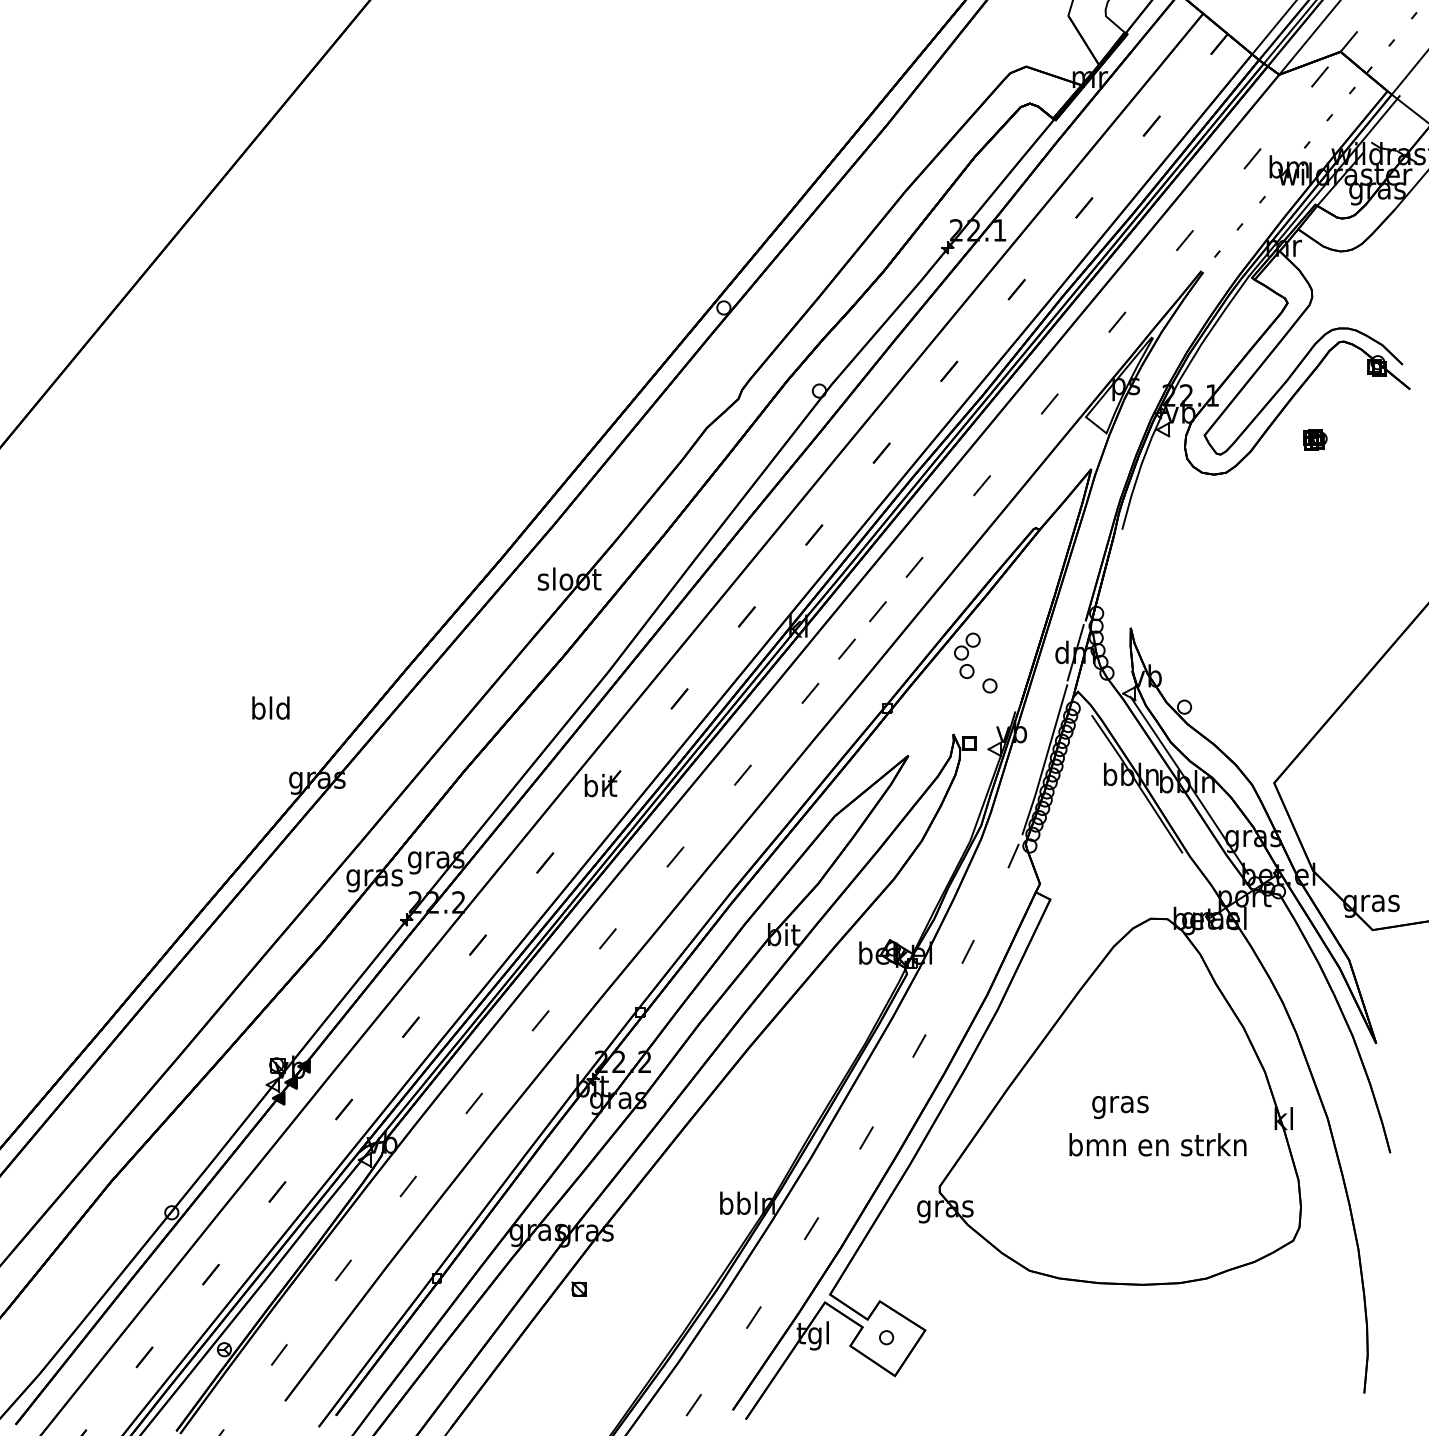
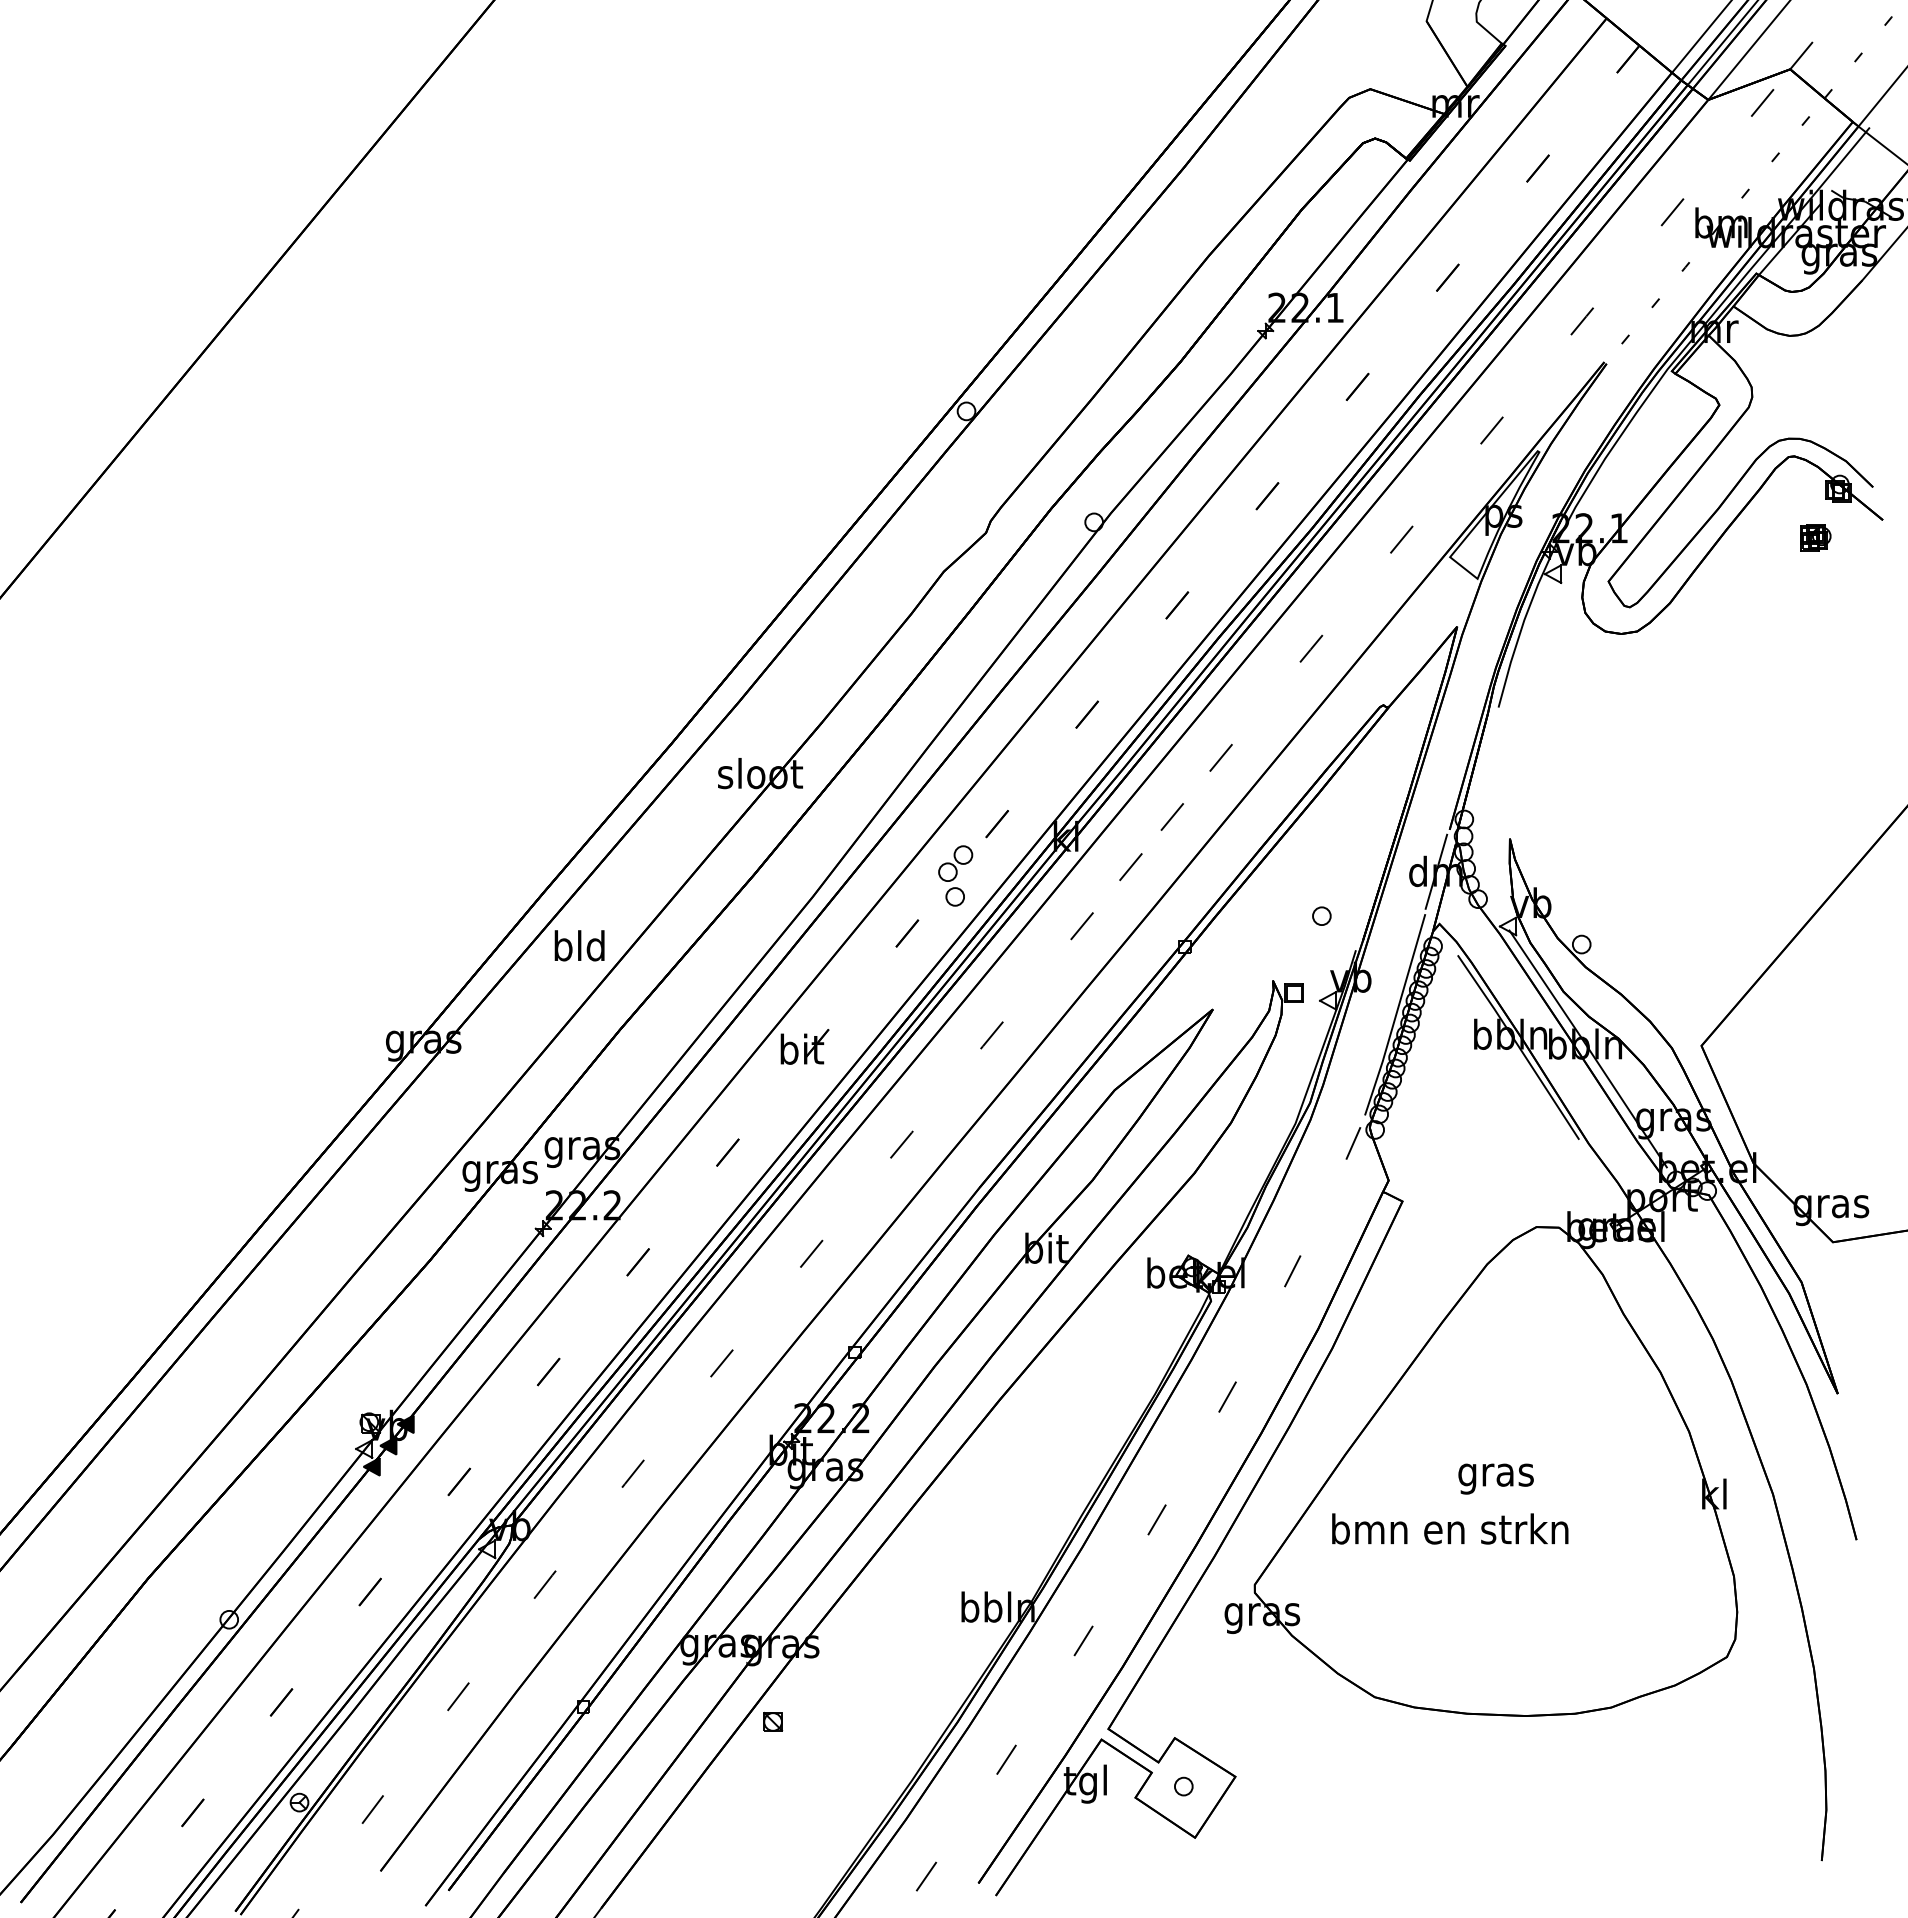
part: (1315, 439) -> (1815, 537), moved
part: (967, 655) -> (955, 875), moved
text: (270, 707) -> (579, 945), moved
text: (1158, 1144) -> (1450, 1528), moved

